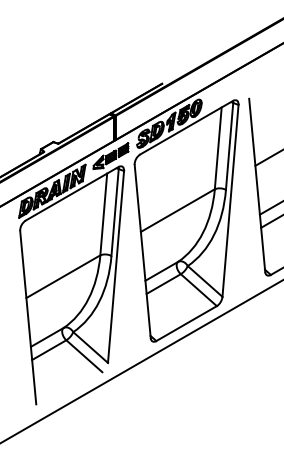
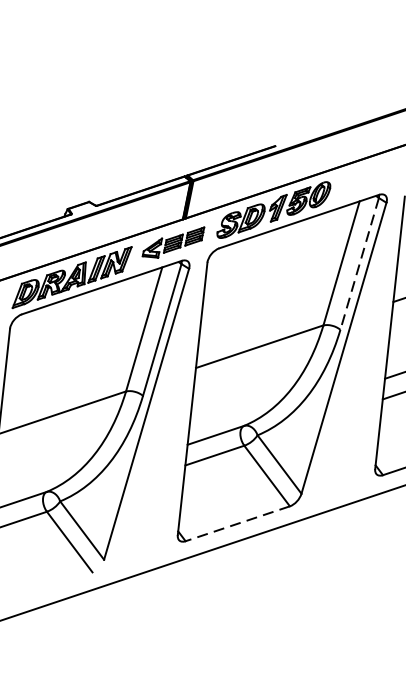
line: (229, 146) -> (359, 264), solid -> dashed
line: (186, 323) -> (237, 523), solid -> dashed

